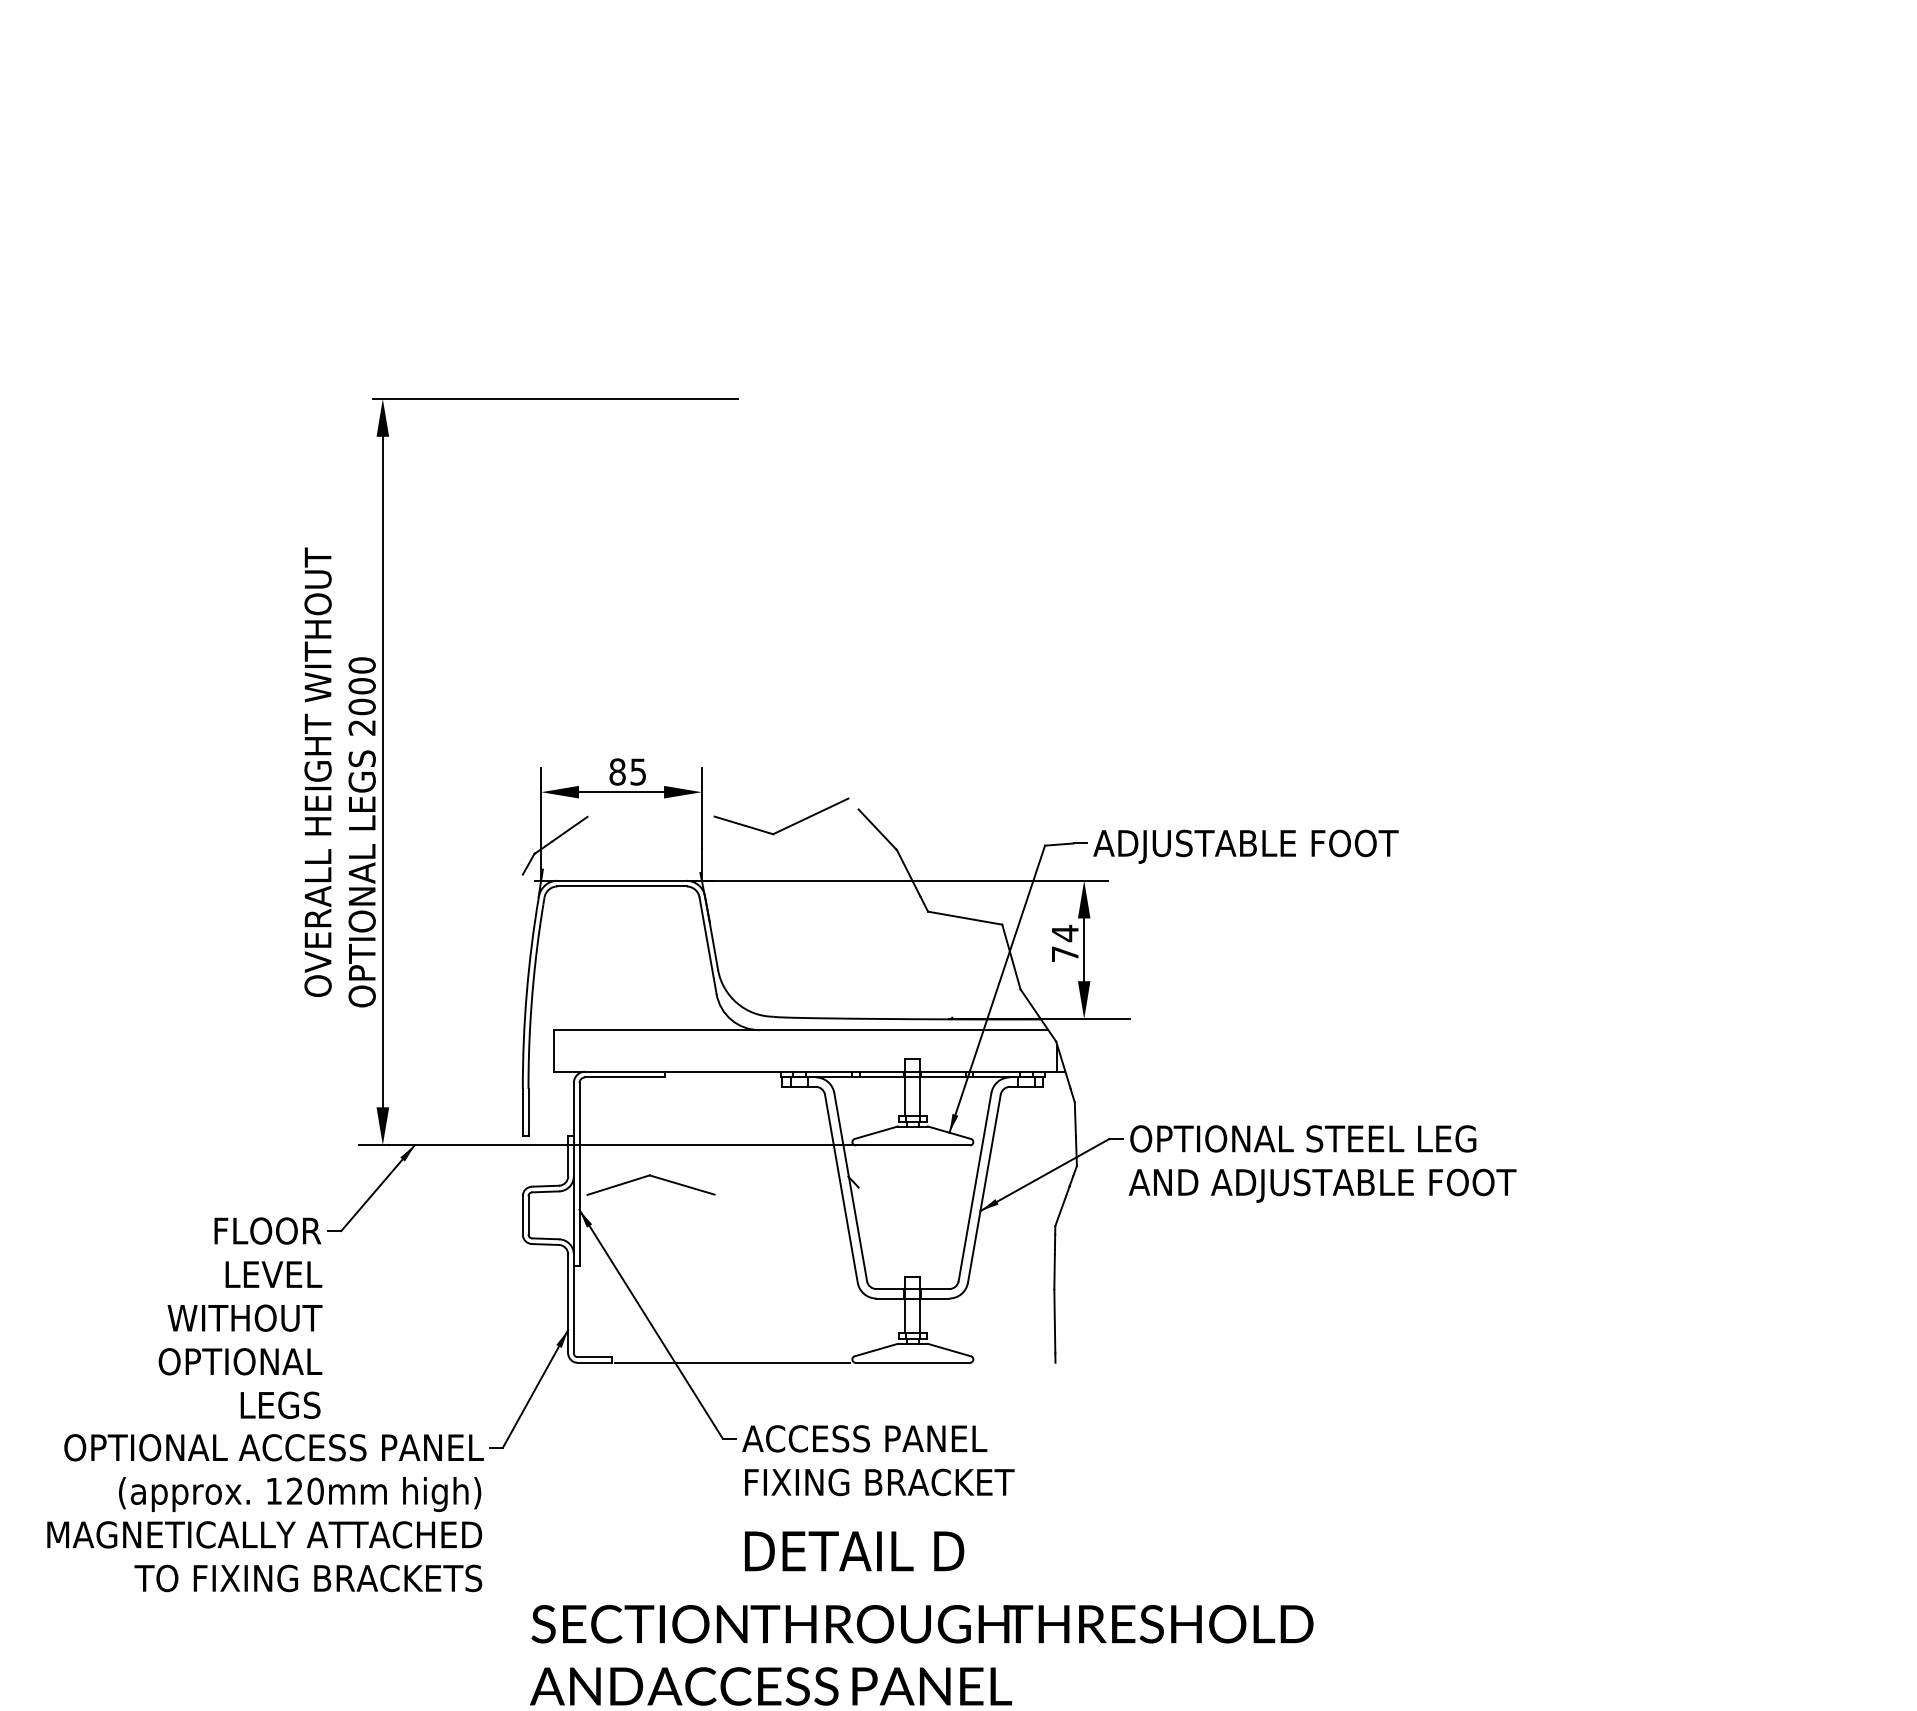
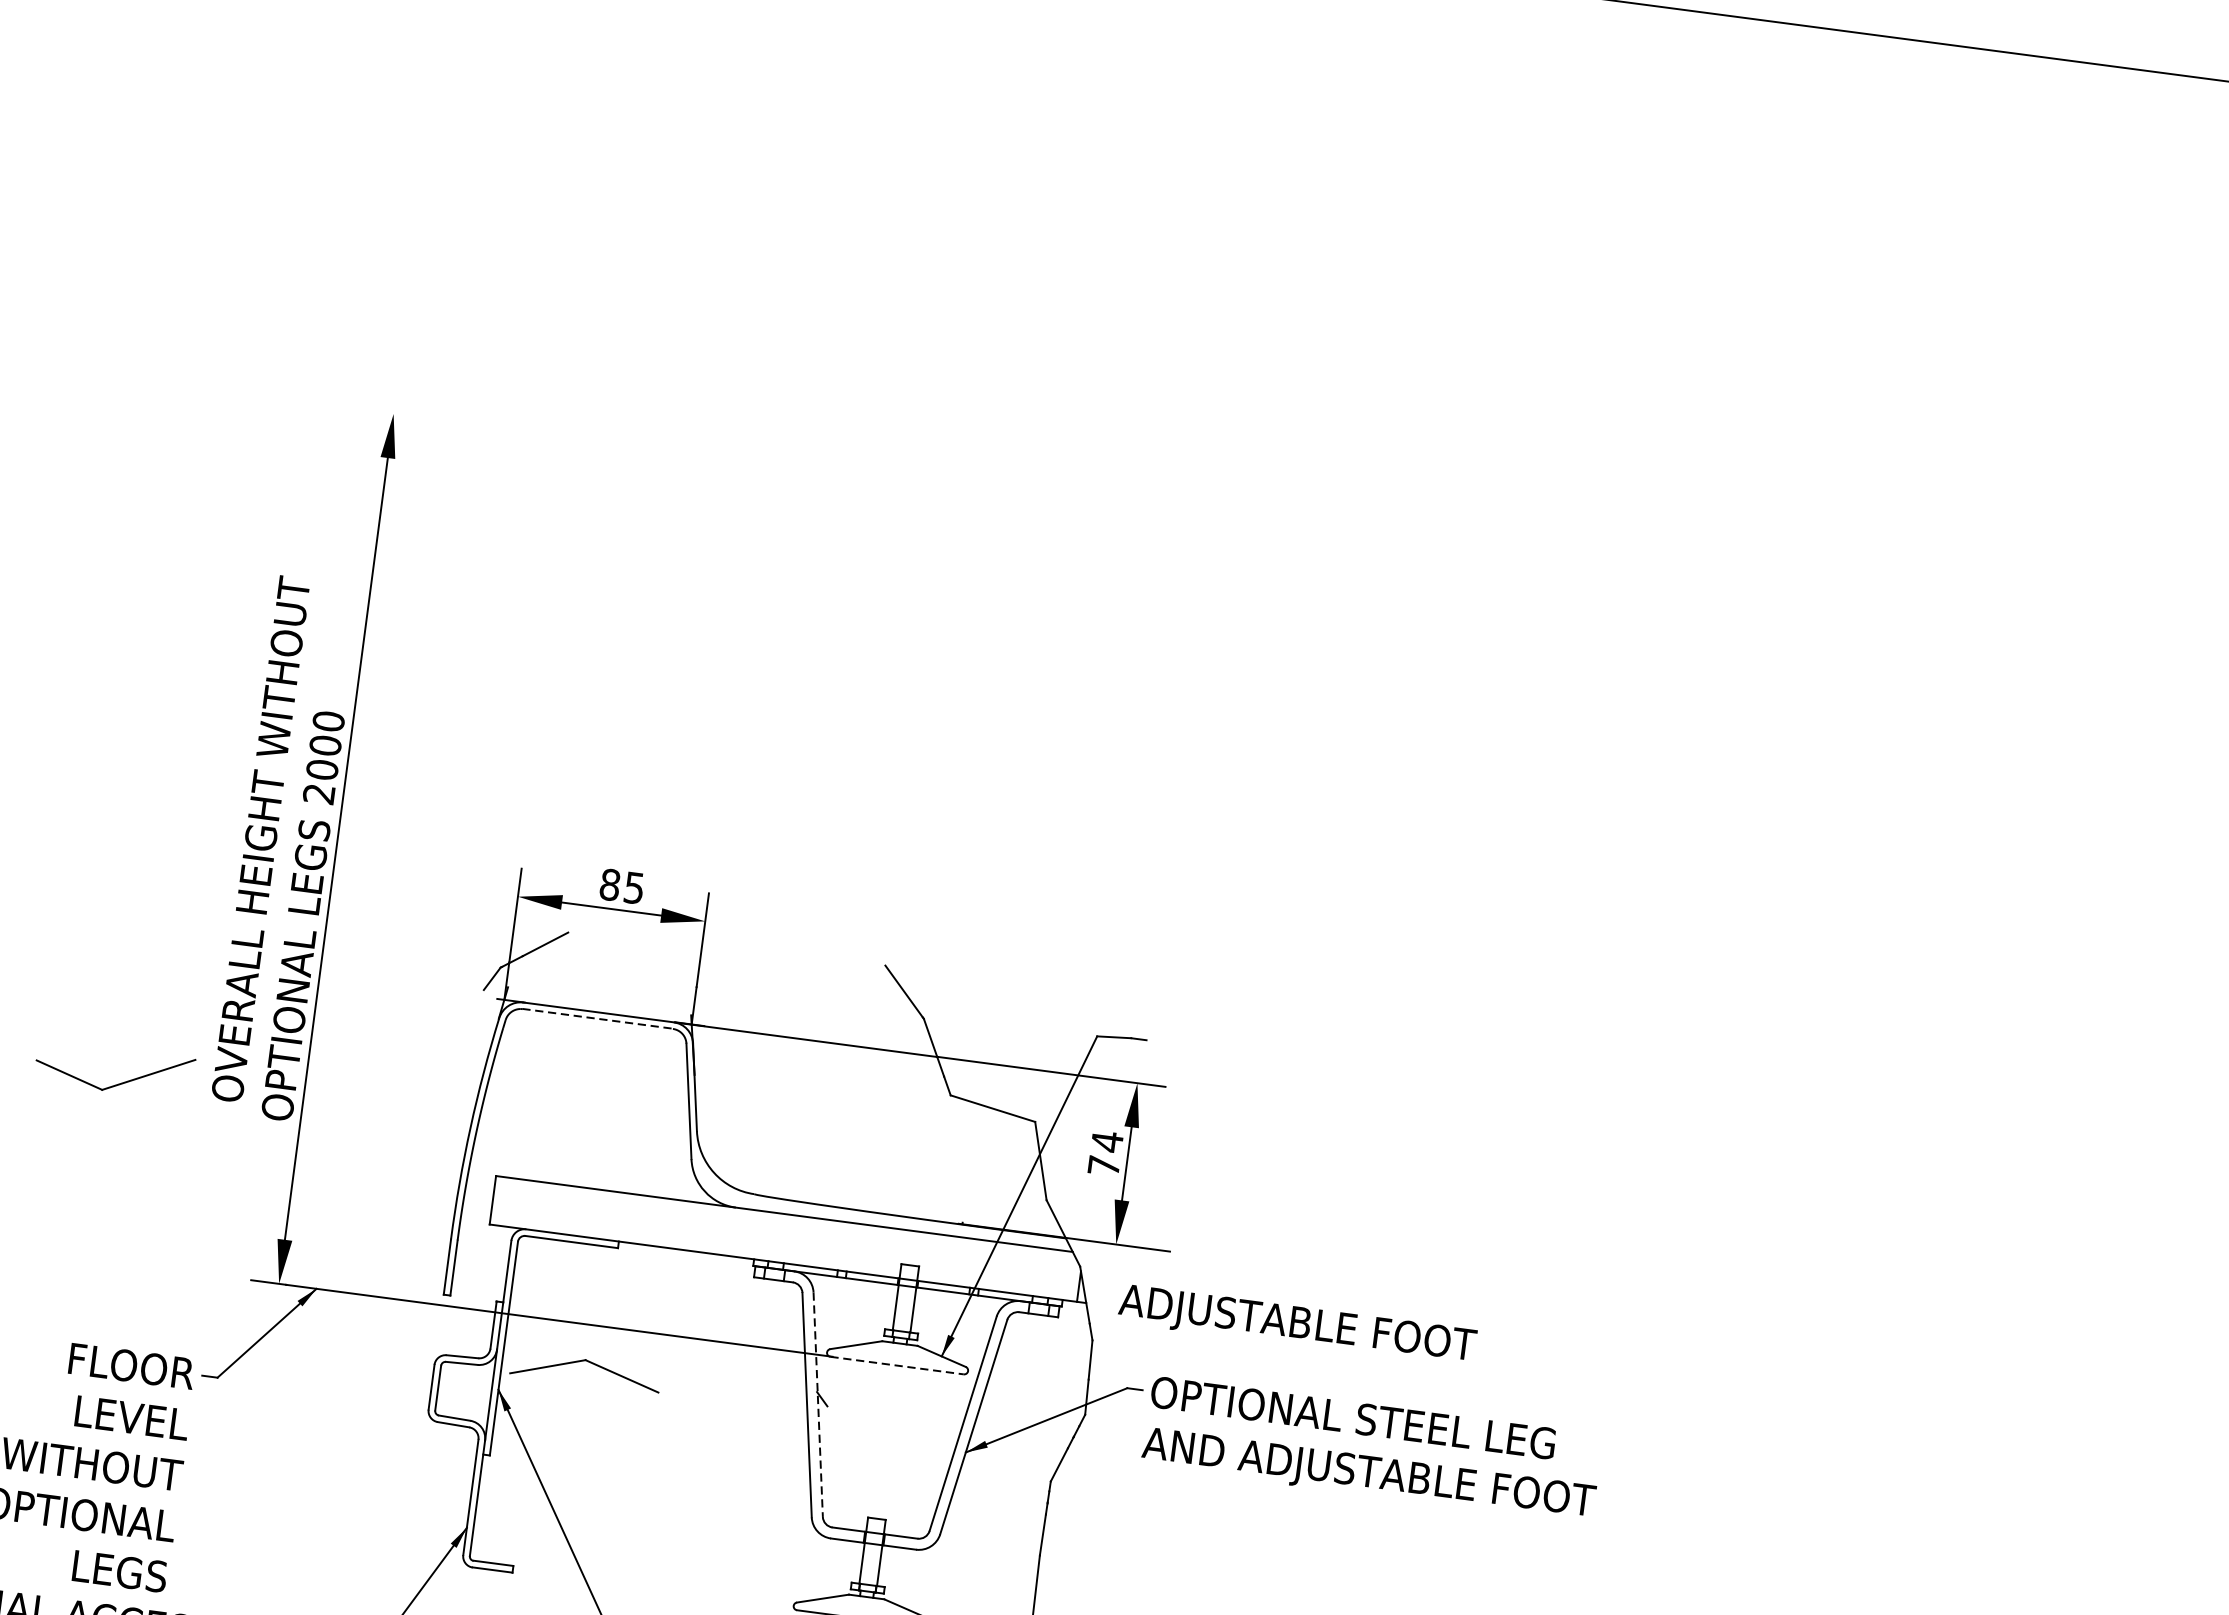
line: (555, 399) -> (594, 441), removed
part: (786, 826) -> (118, 1082), moved
text: (1245, 846) -> (1296, 1325), moved
line: (621, 886) -> (597, 1018), solid -> dashed
line: (913, 1145) -> (897, 1365), solid -> dashed
line: (850, 1187) -> (817, 1405), solid -> dashed
line: (732, 1362) -> (653, 1590), removed

